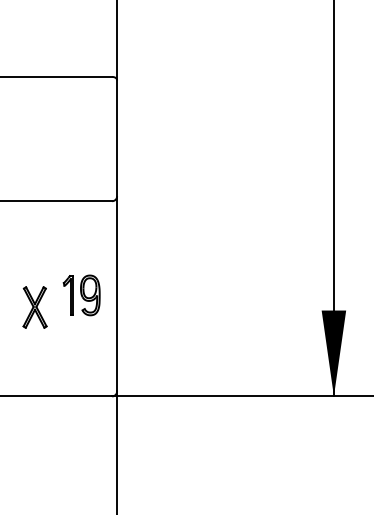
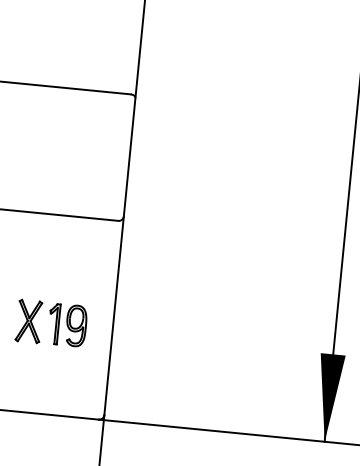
part: (81, 295) -> (67, 325), moved

